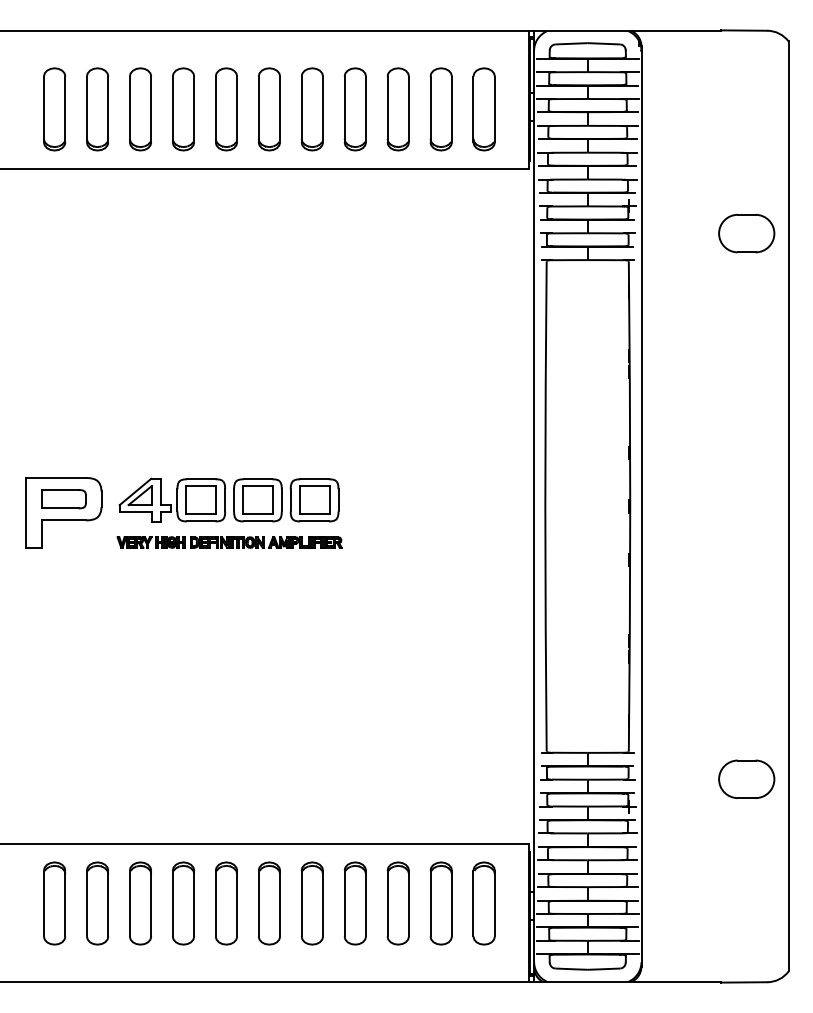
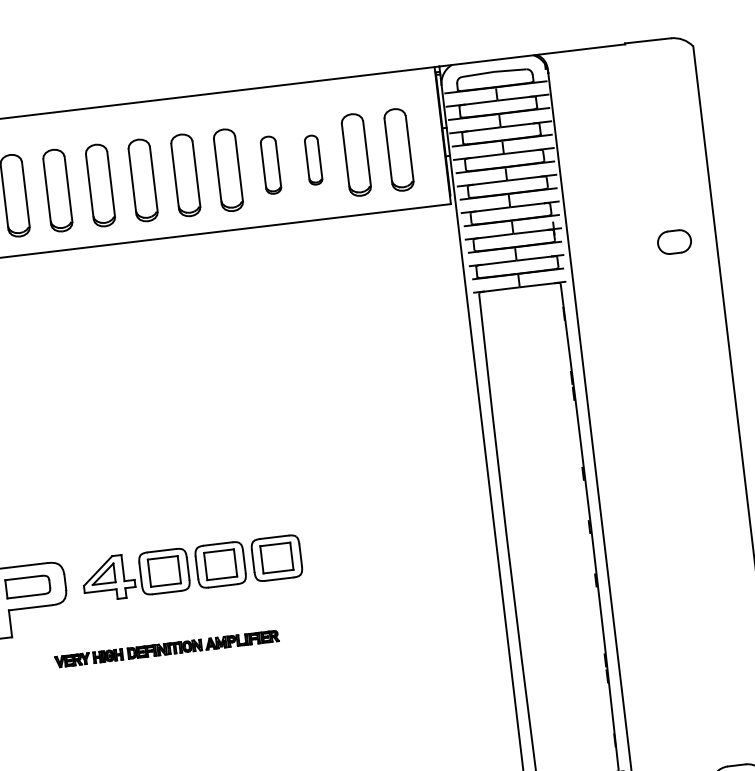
part: (354, 109) -> (270, 165), size x0.7
part: (397, 109) -> (312, 160), size x0.6
part: (746, 233) -> (674, 242), size x0.6
part: (229, 542) -> (166, 649), moved

